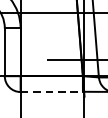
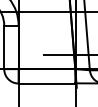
line: (52, 91) -> (47, 83), dashed -> solid

